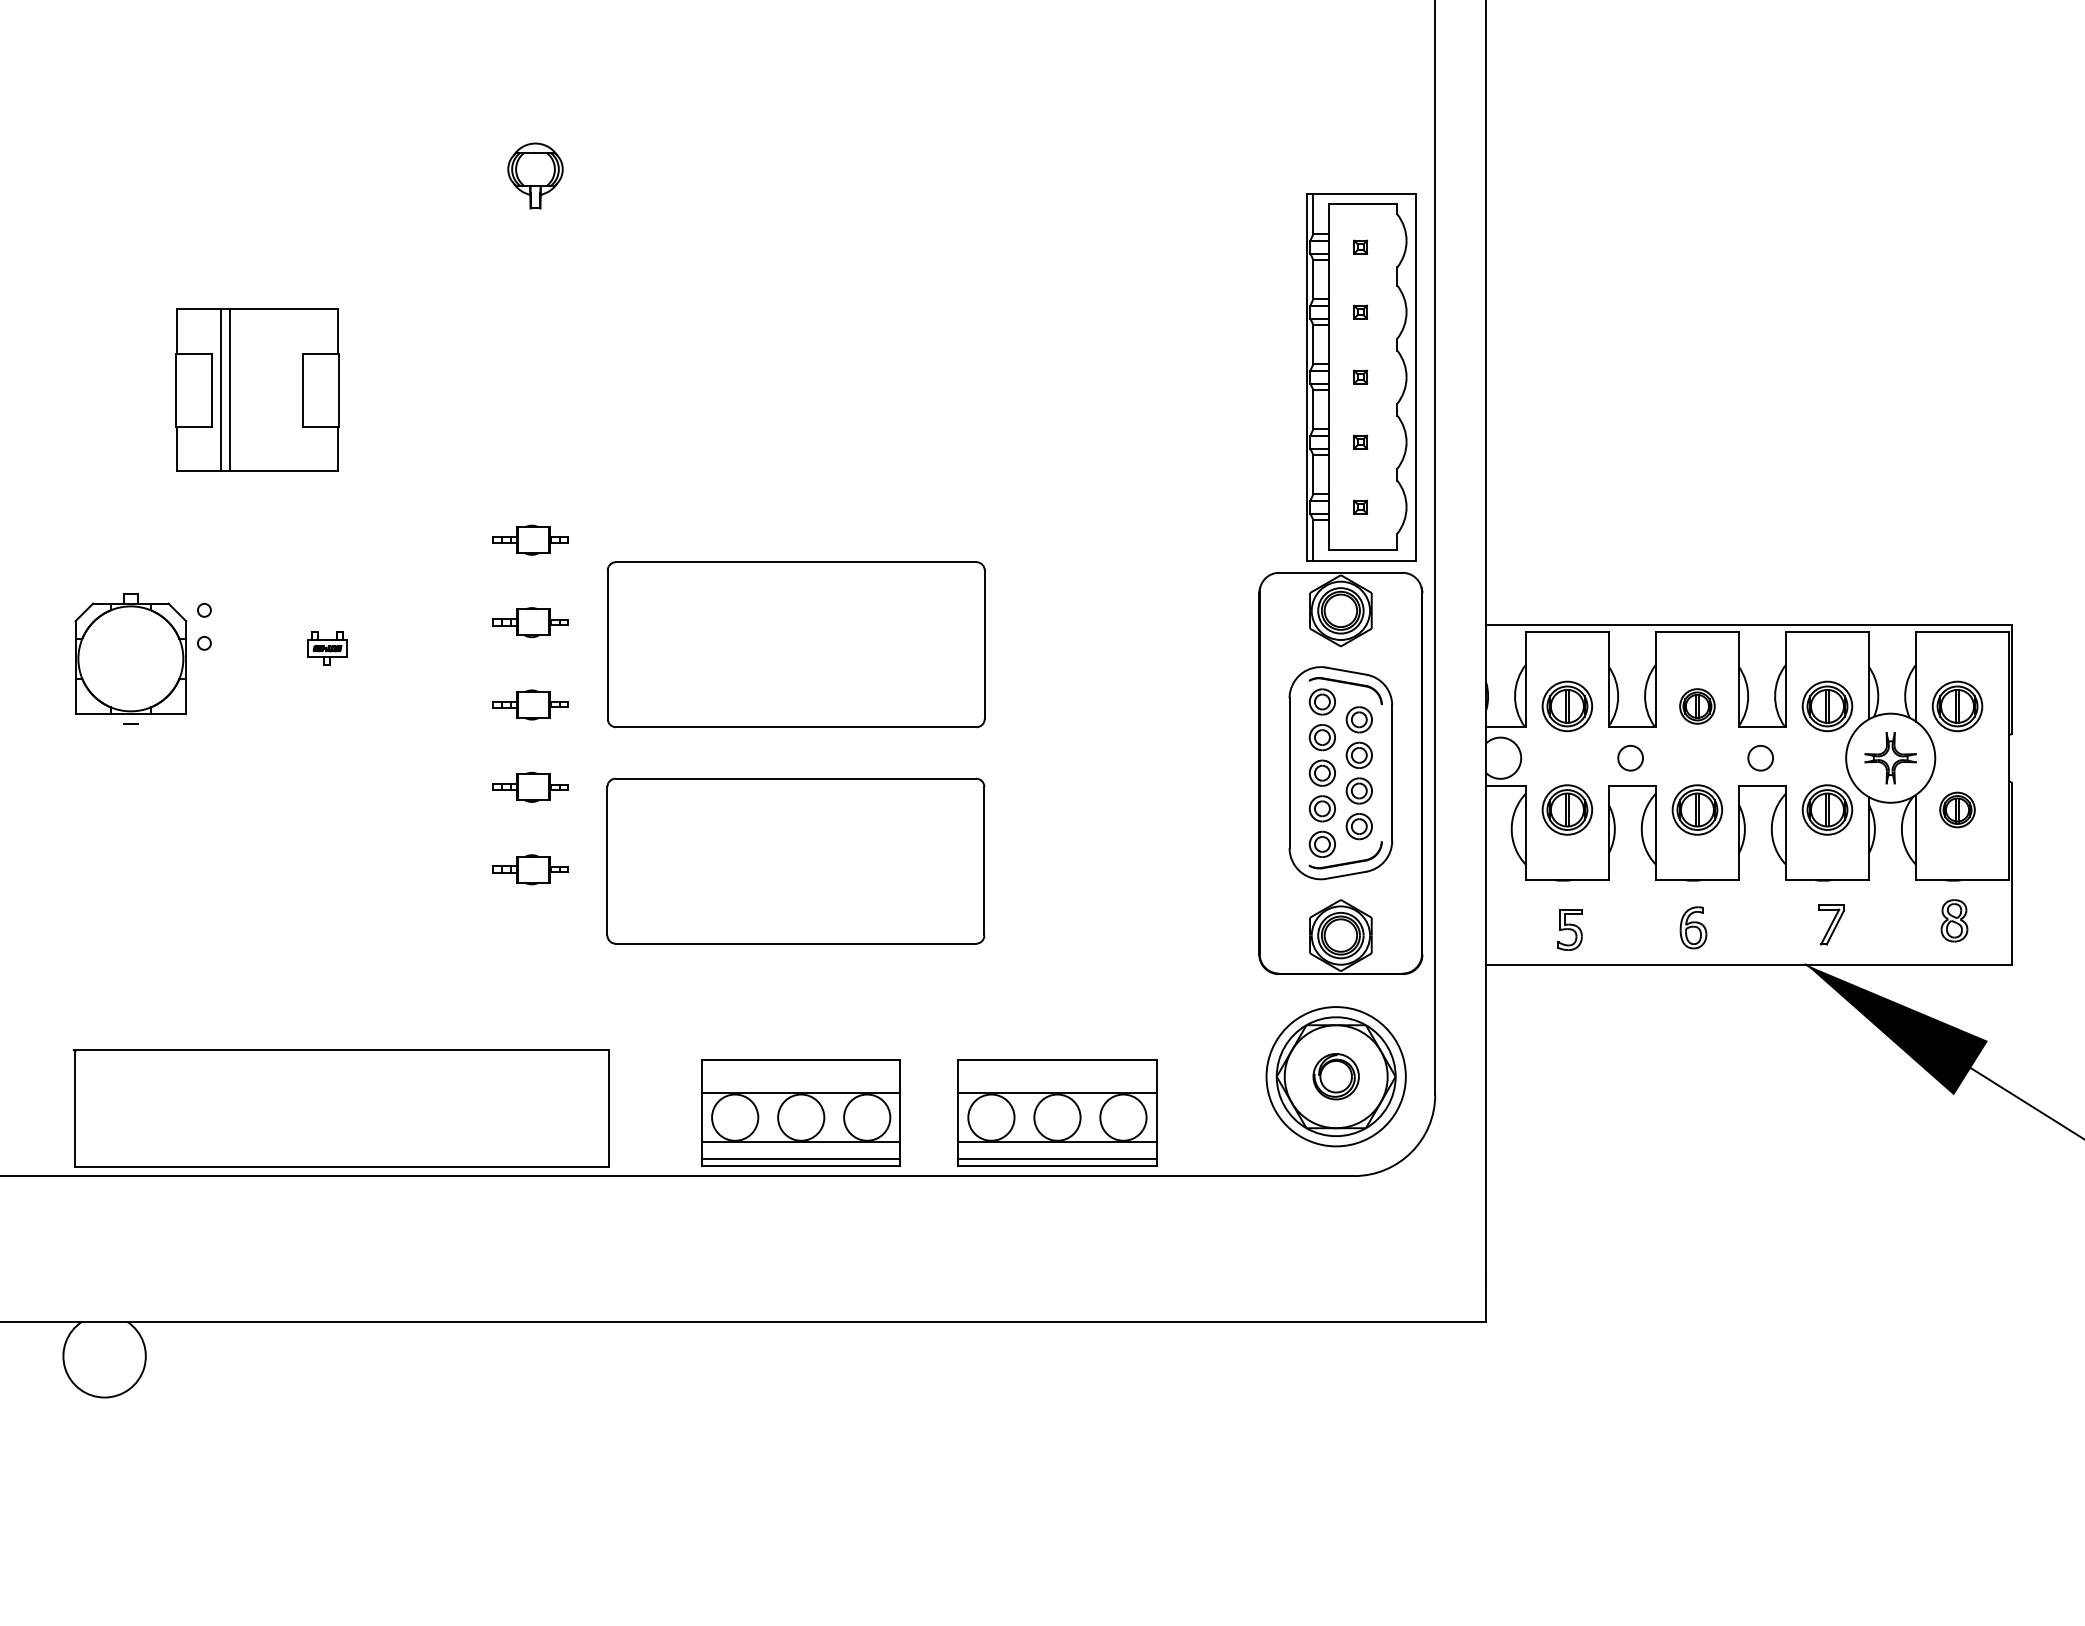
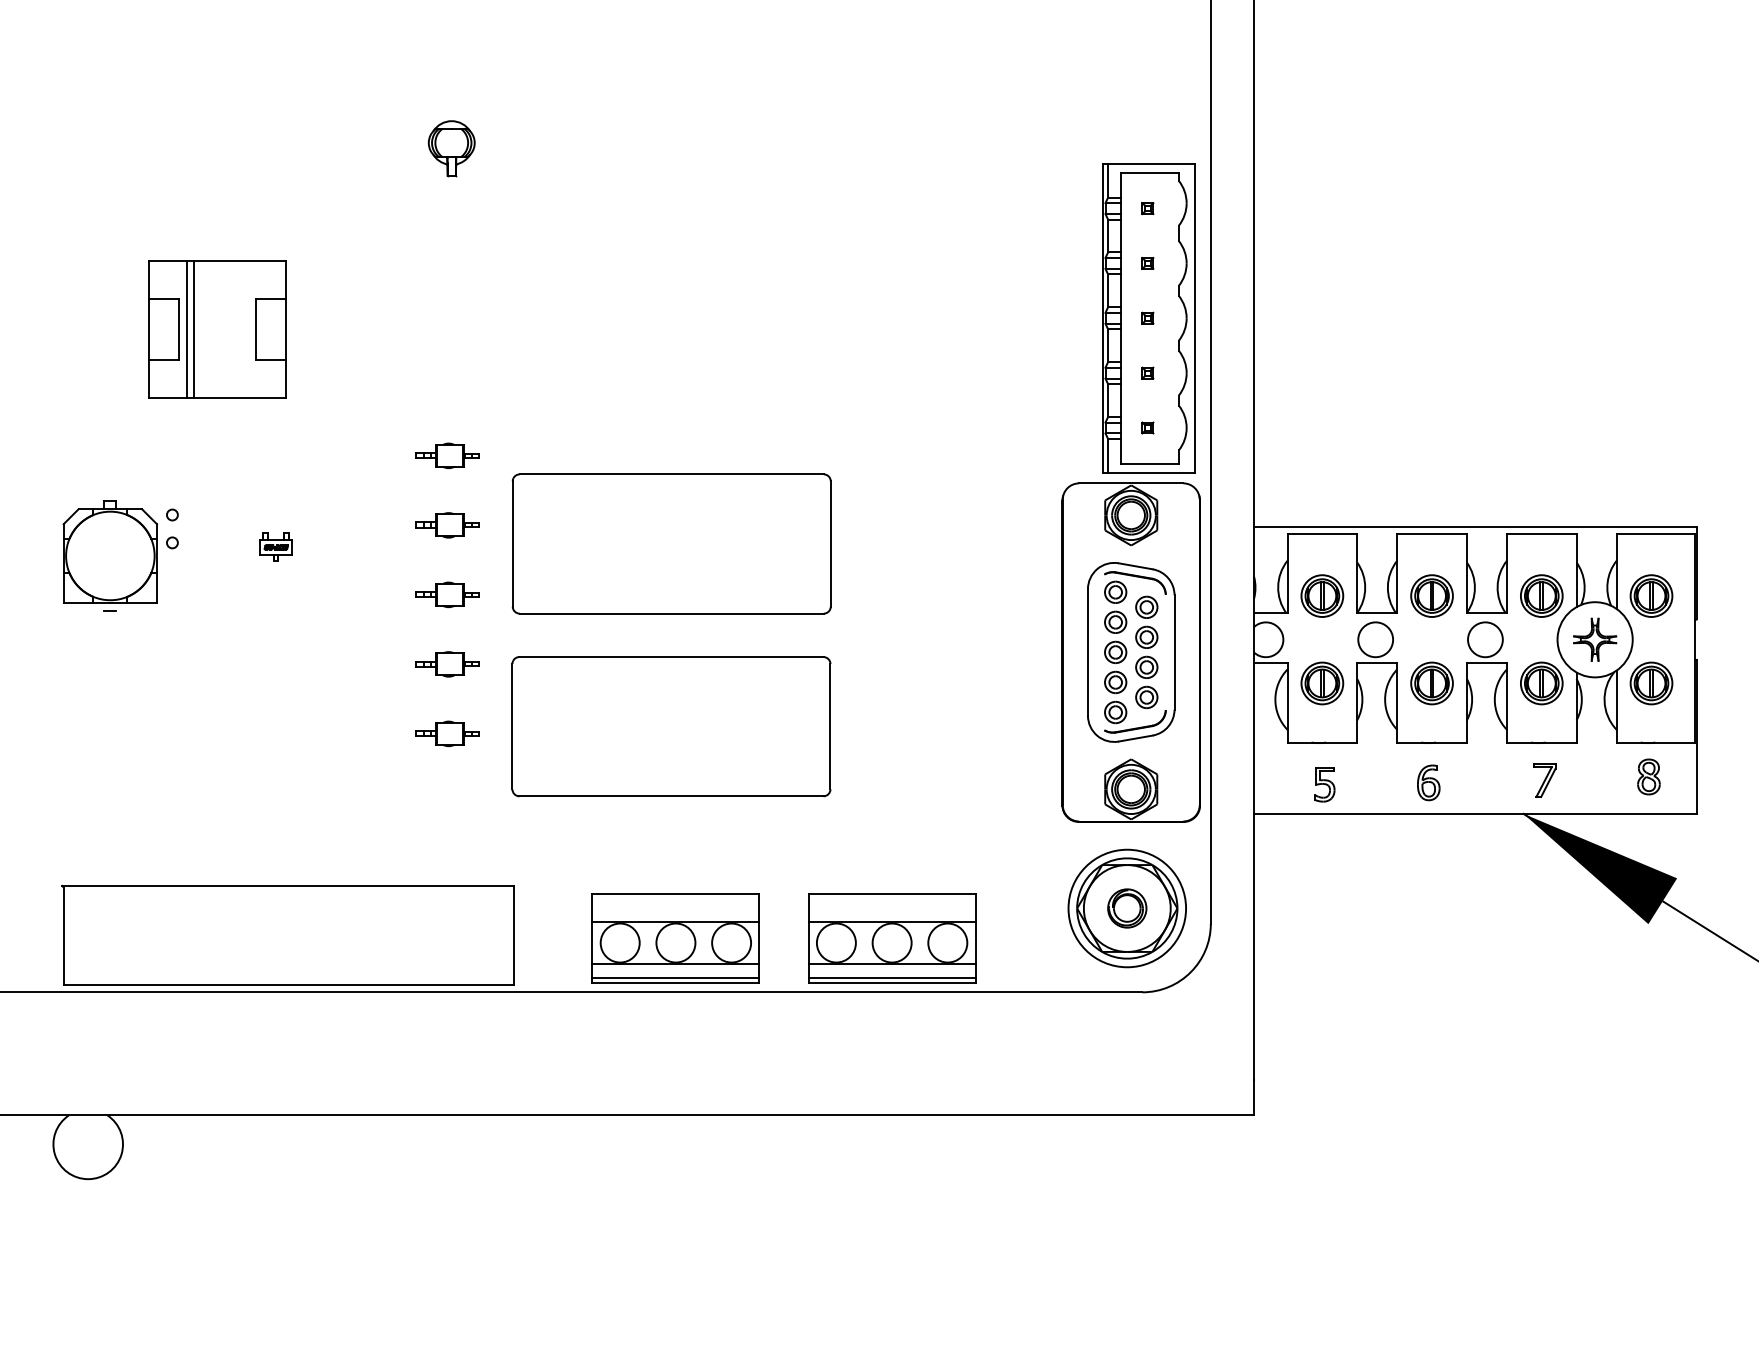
part: (1697, 706) -> (1432, 596), size x1.43
circle: (1630, 757) -> (1375, 639), size x1.67
circle: (1760, 757) -> (1485, 639), size x1.67
part: (1957, 809) -> (1651, 683), size x1.43

